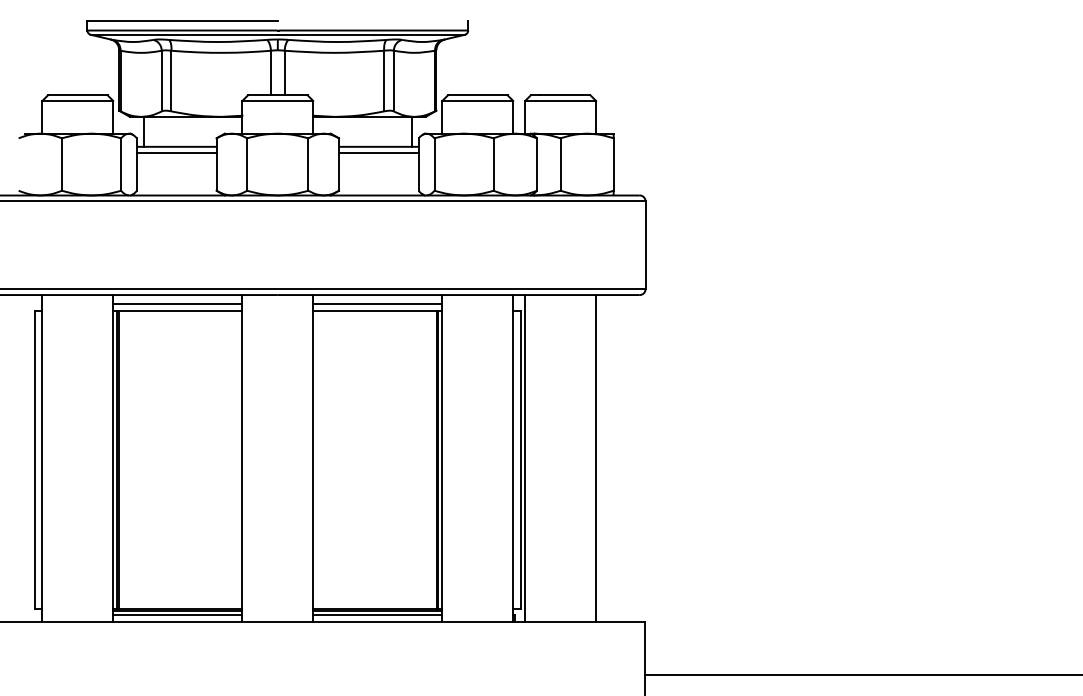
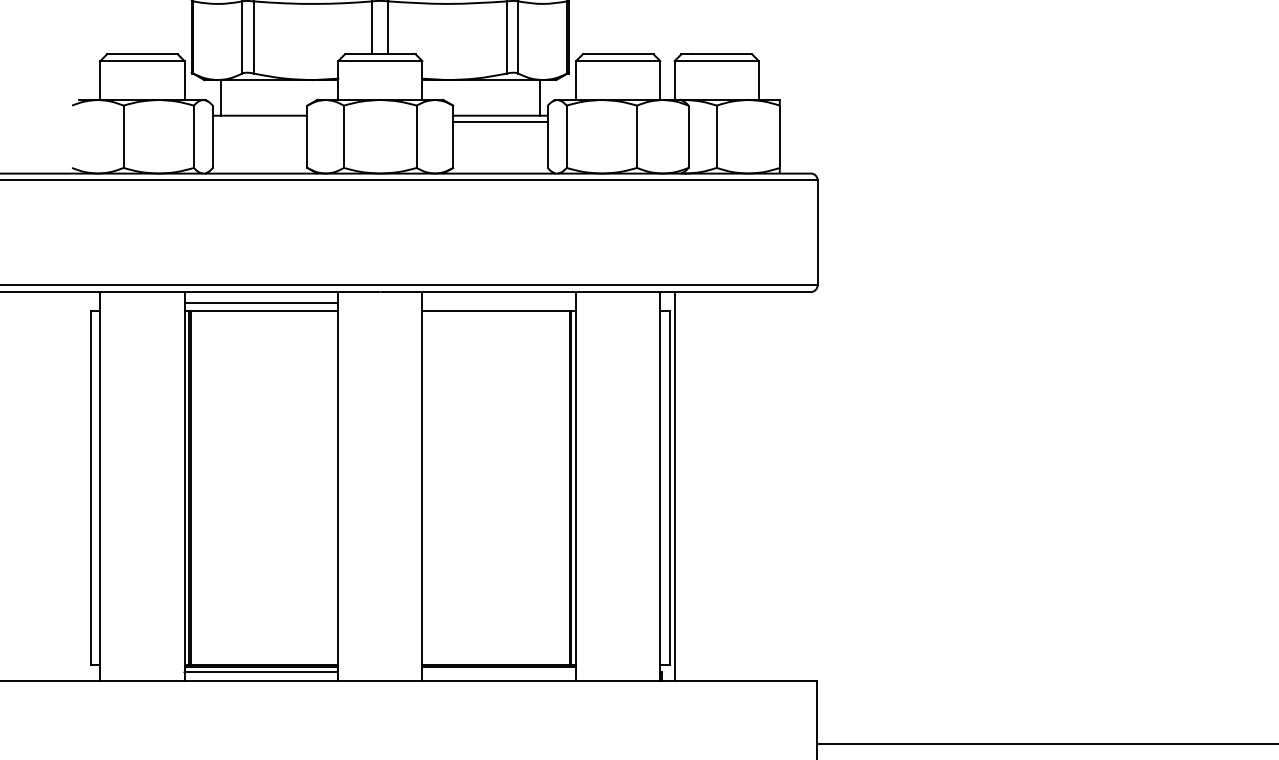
line: (176, 152) -> (259, 122), removed
line: (377, 303) -> (498, 302), removed
line: (596, 458) -> (759, 486), removed
line: (377, 614) -> (498, 671), removed

